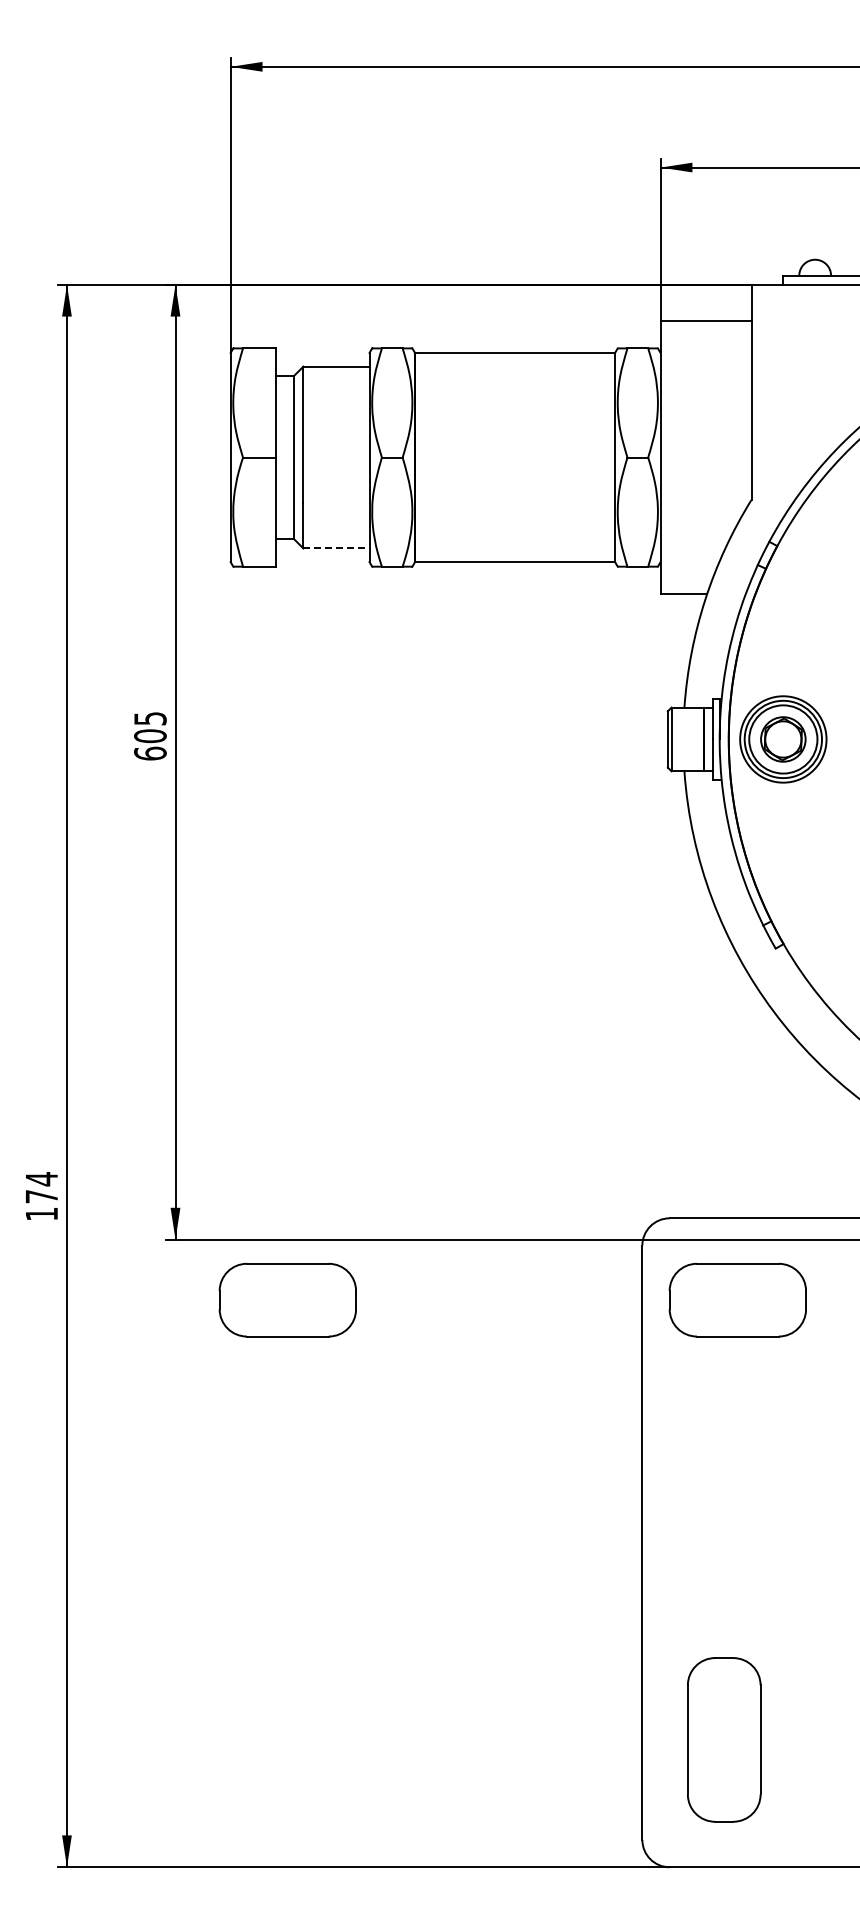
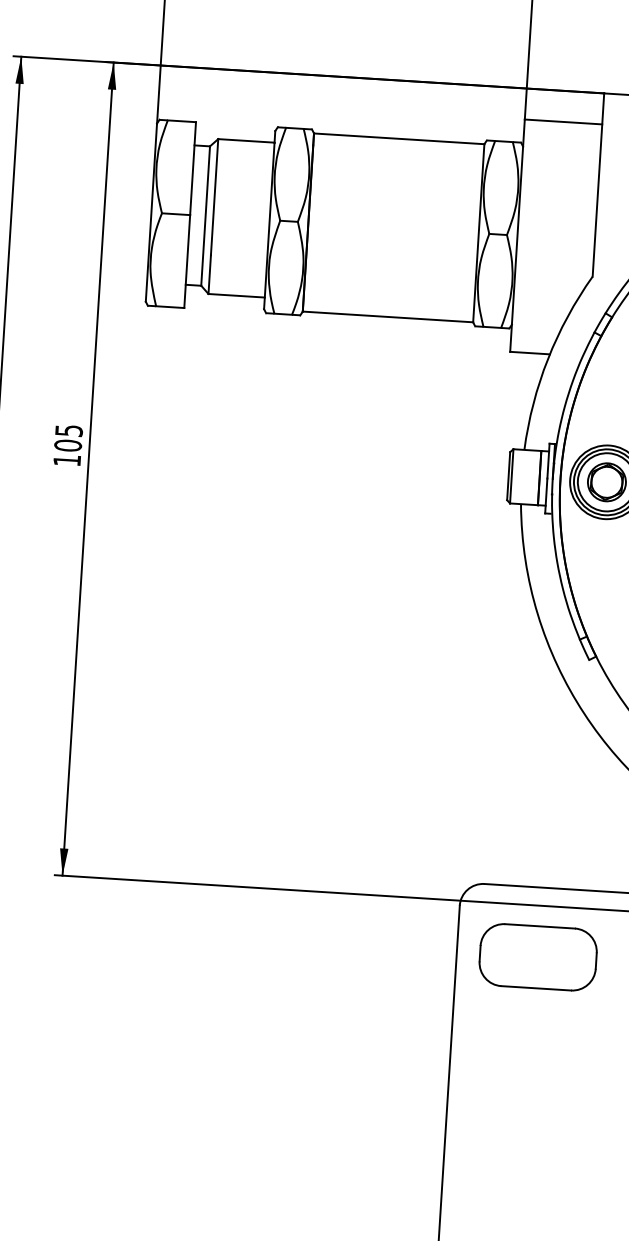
line: (336, 548) -> (236, 295), dashed -> solid
text: (150, 753) -> (67, 460), 605 -> 105
part: (287, 1299) -> (154, 932), removed

